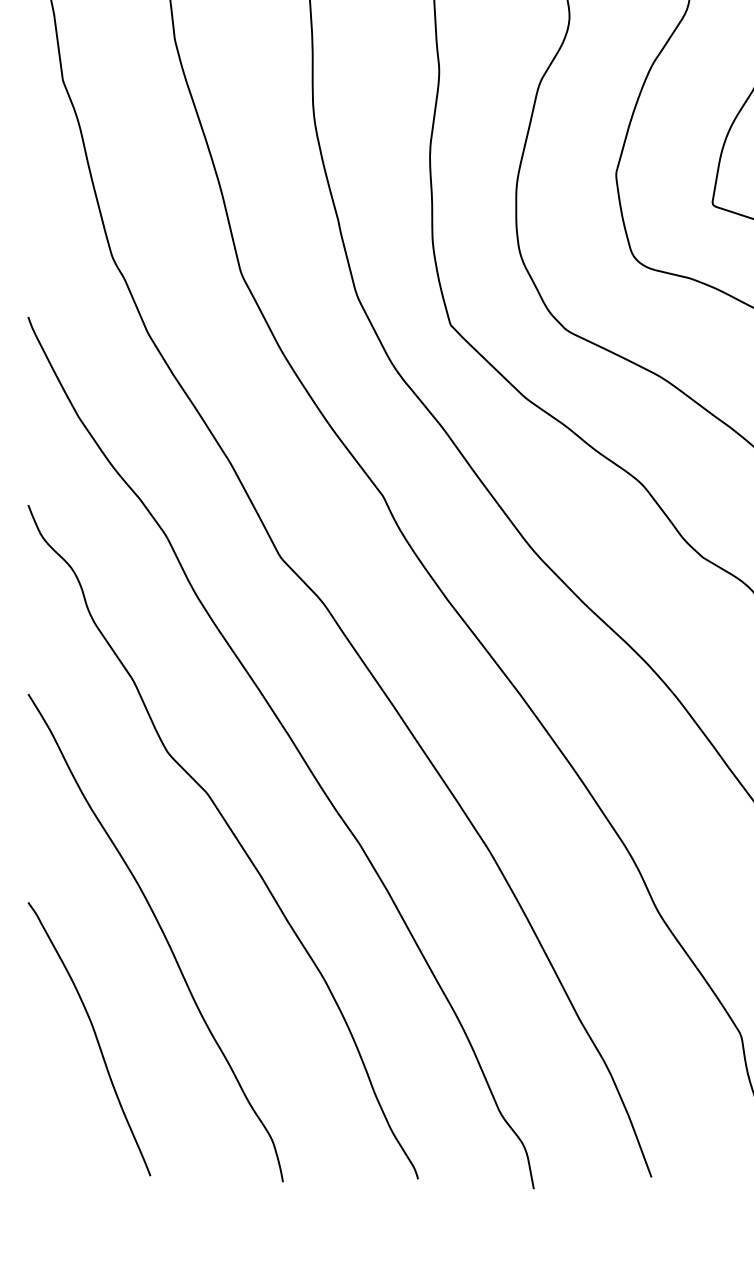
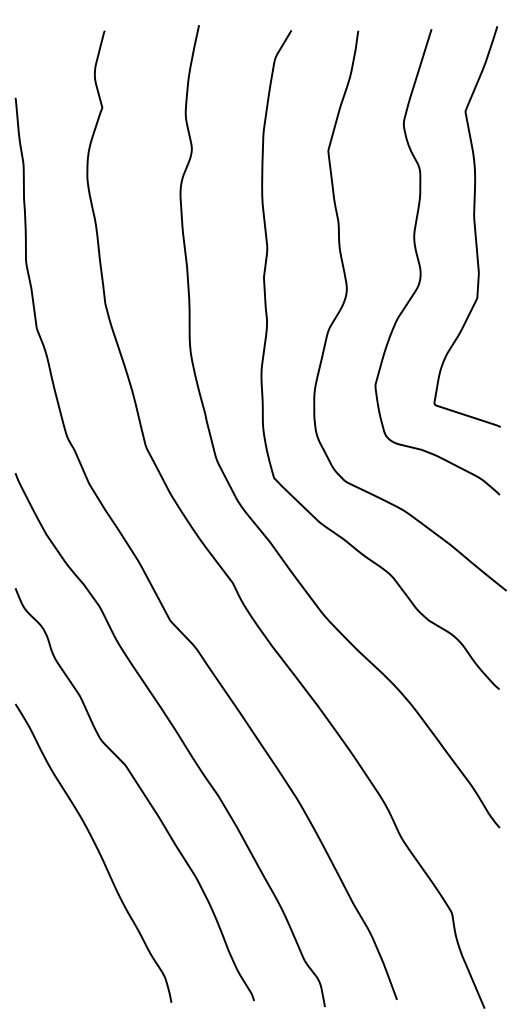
curve: (95, 1039) -> (56, 915), removed

